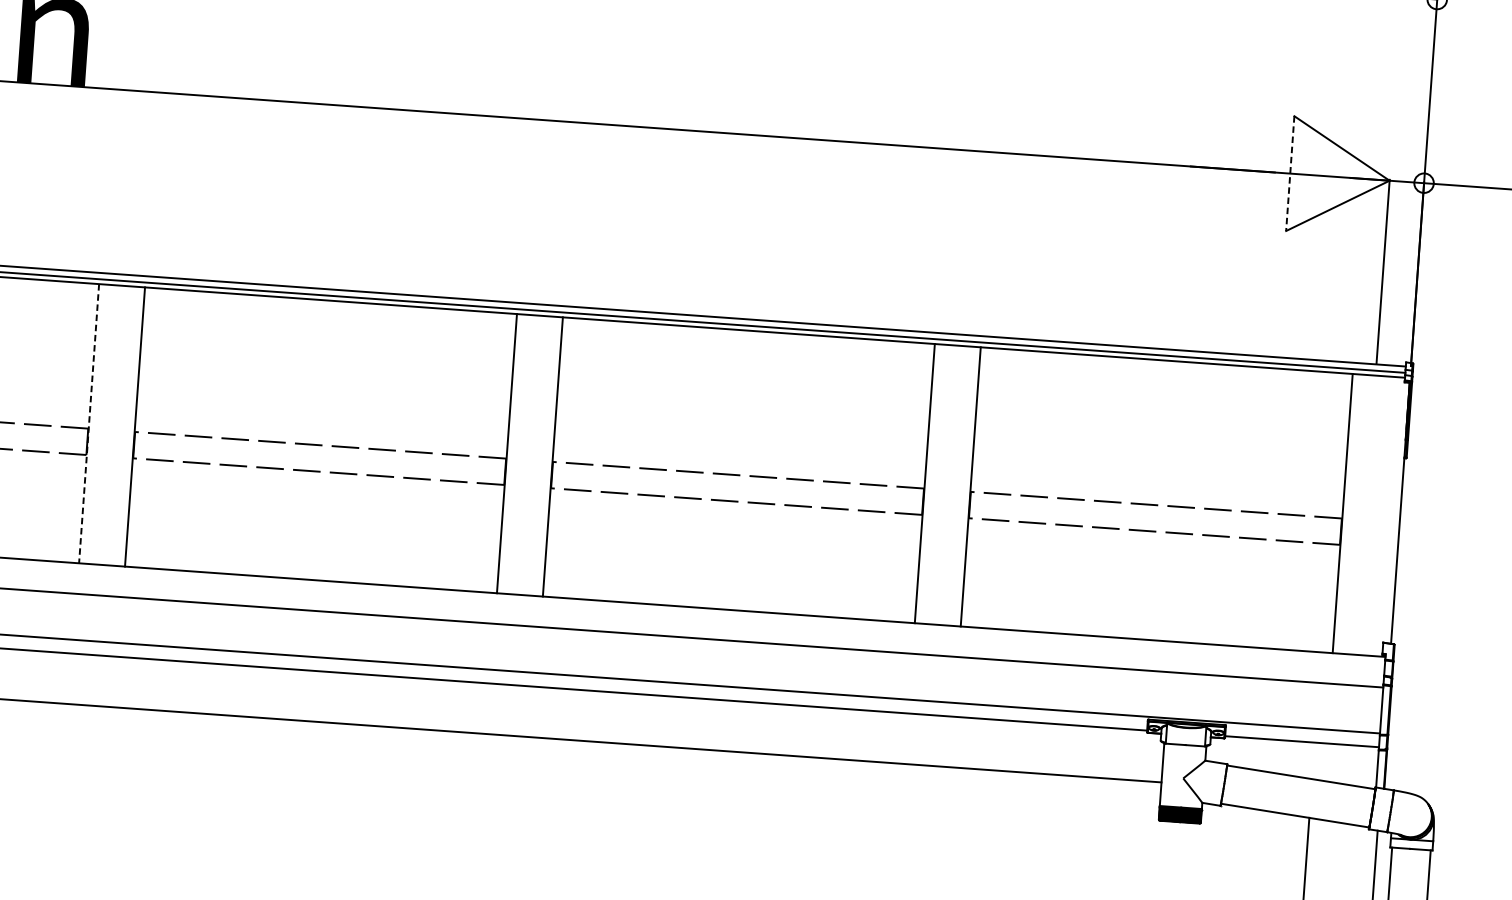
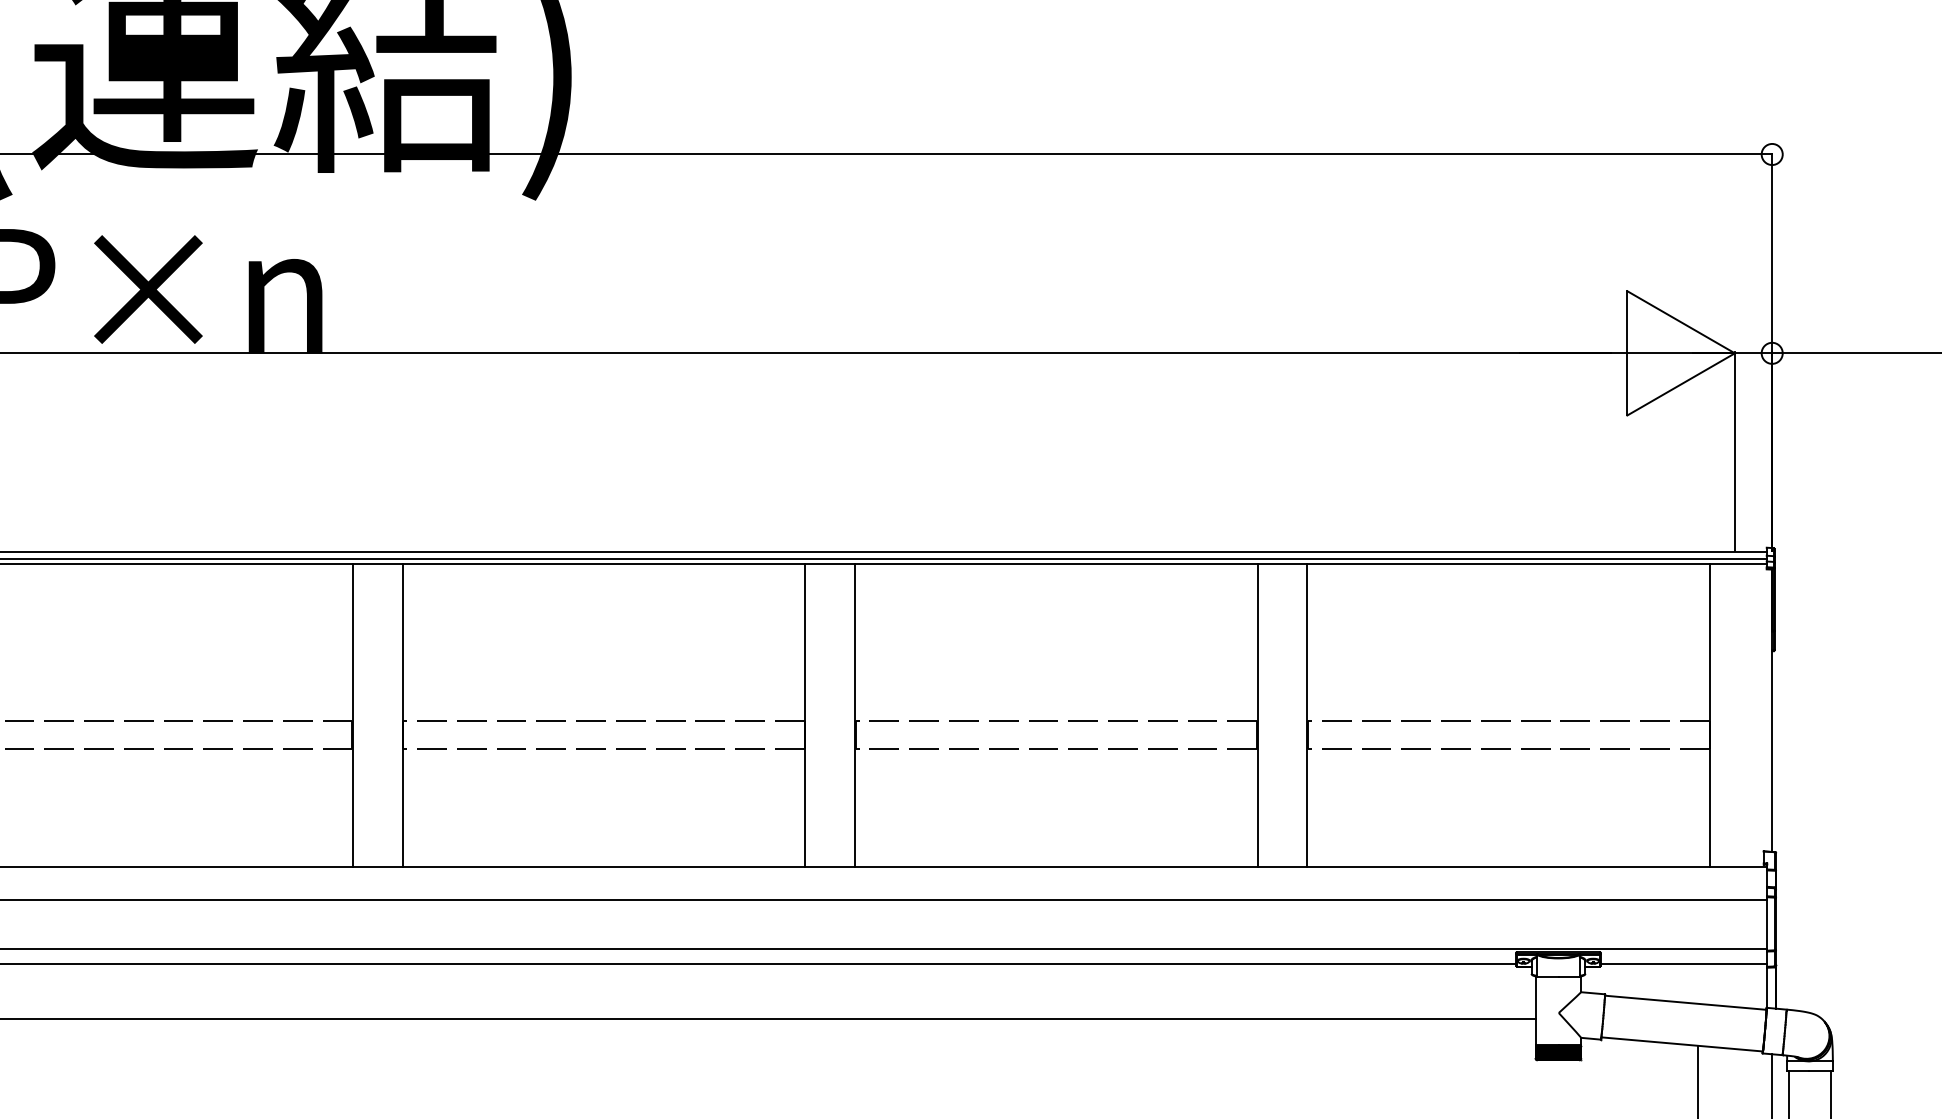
line: (1290, 173) -> (1627, 353), dashed -> solid
line: (88, 423) -> (352, 715), dashed -> solid

